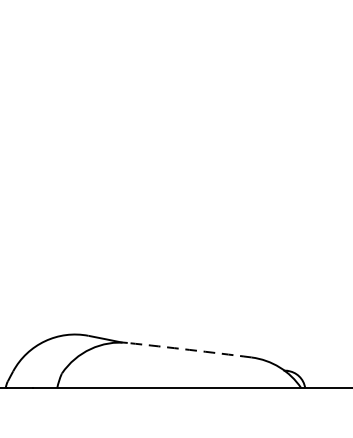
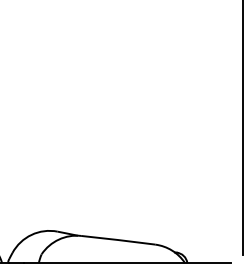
arc: (190, 350) -> (118, 240), dashed -> solid

